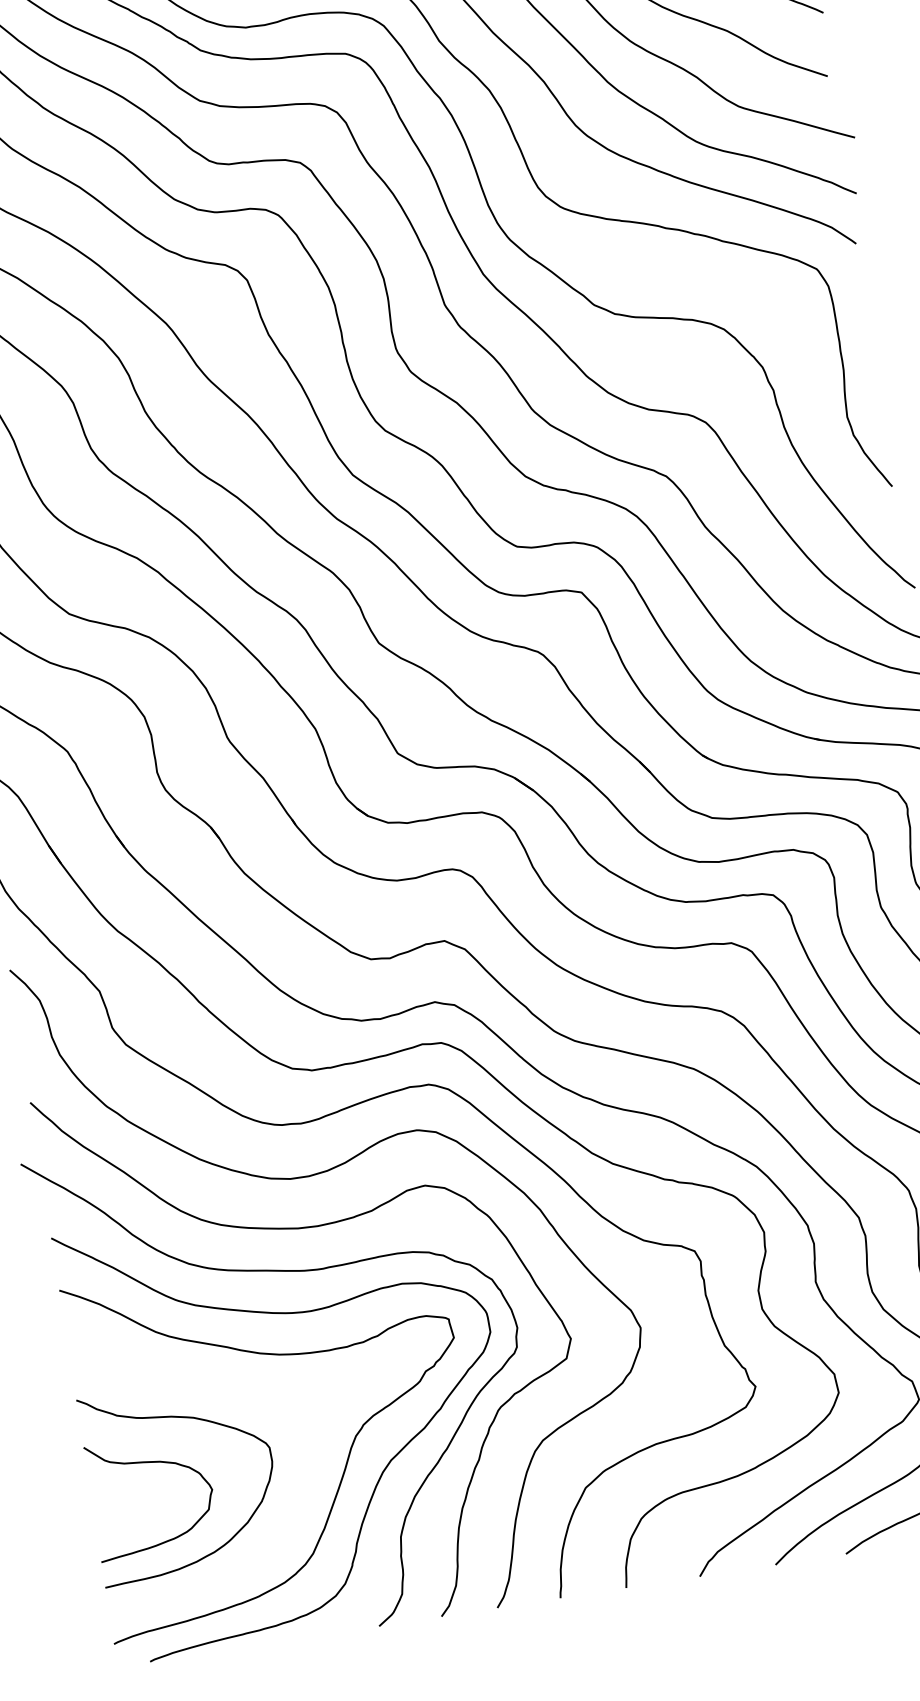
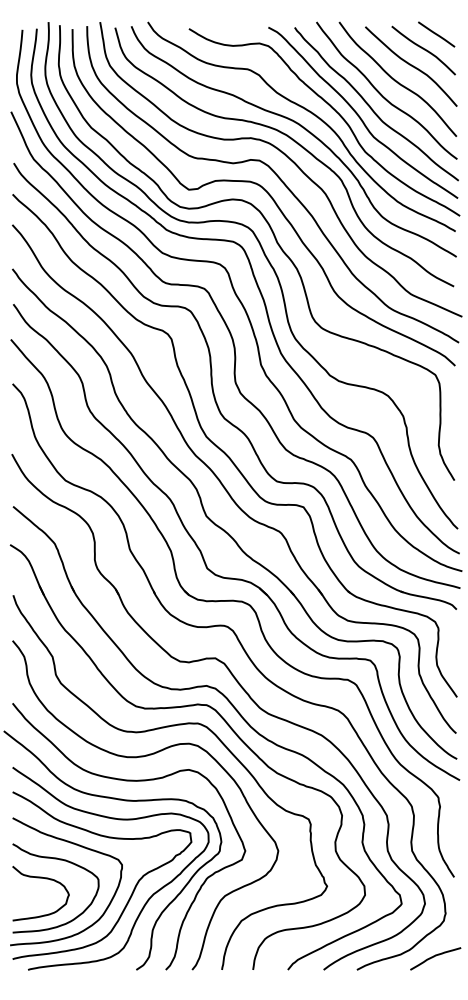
curve: (216, 1383) -> (78, 846), added

